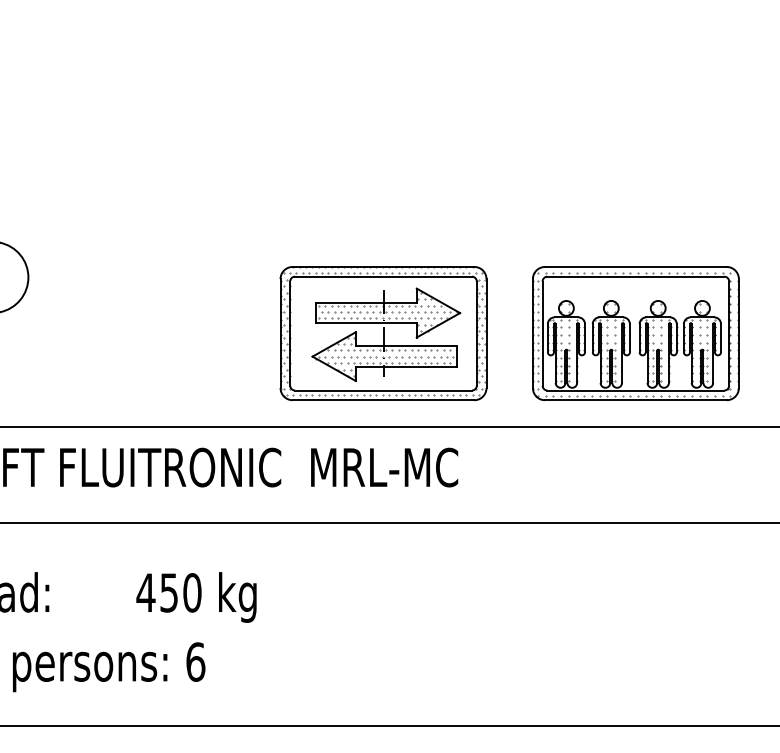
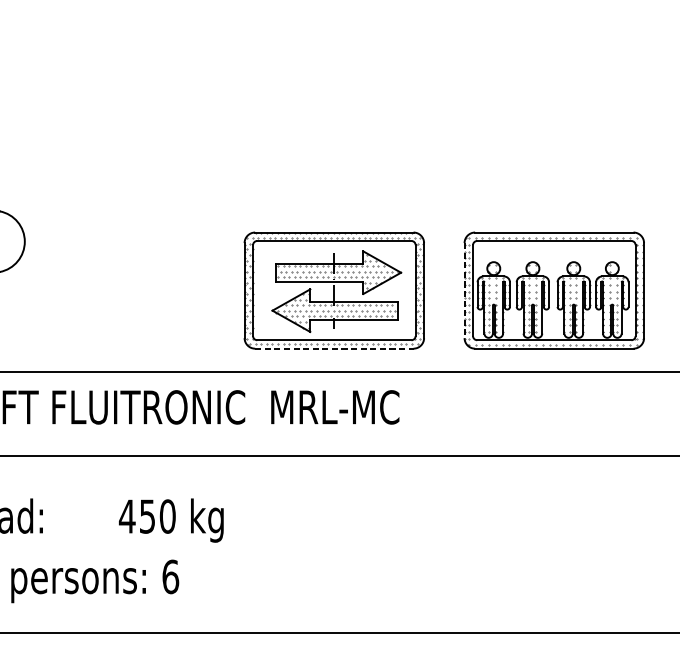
line: (532, 333) -> (464, 290), solid -> dashed
line: (383, 400) -> (334, 348), solid -> dashed

